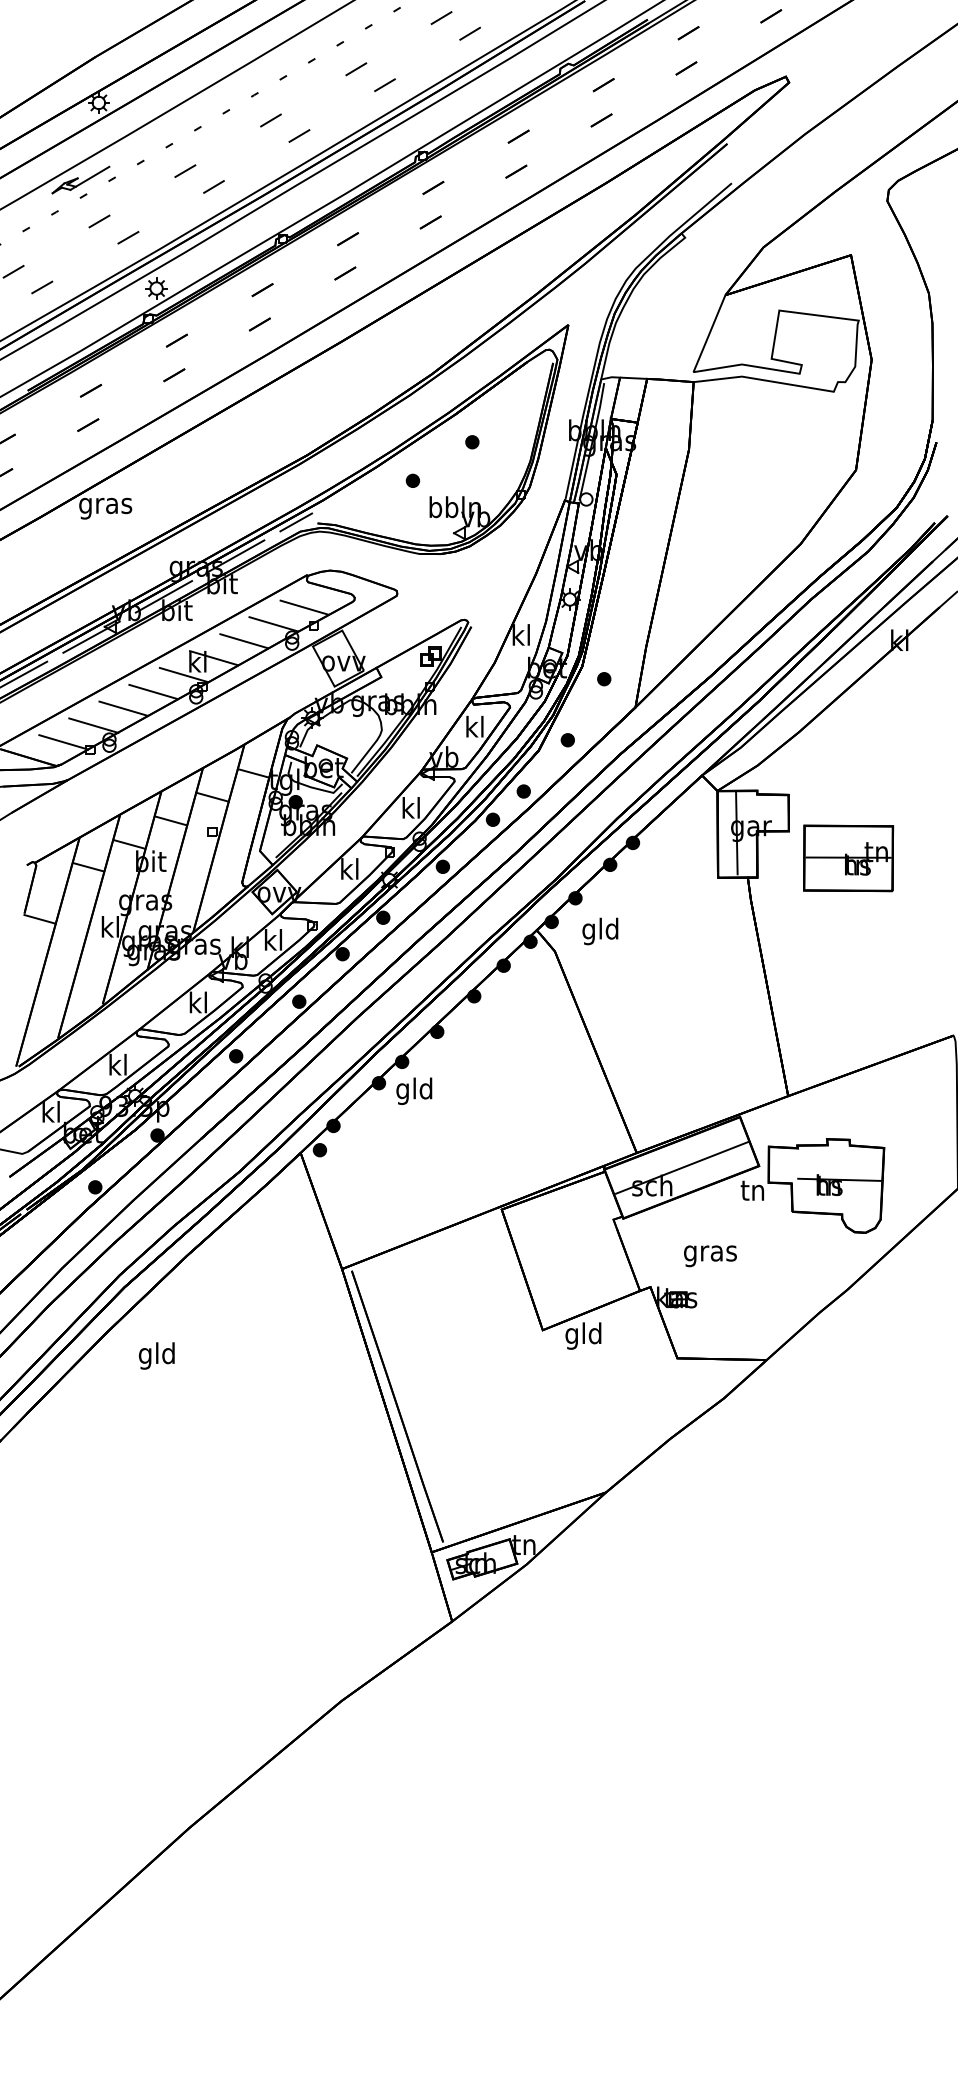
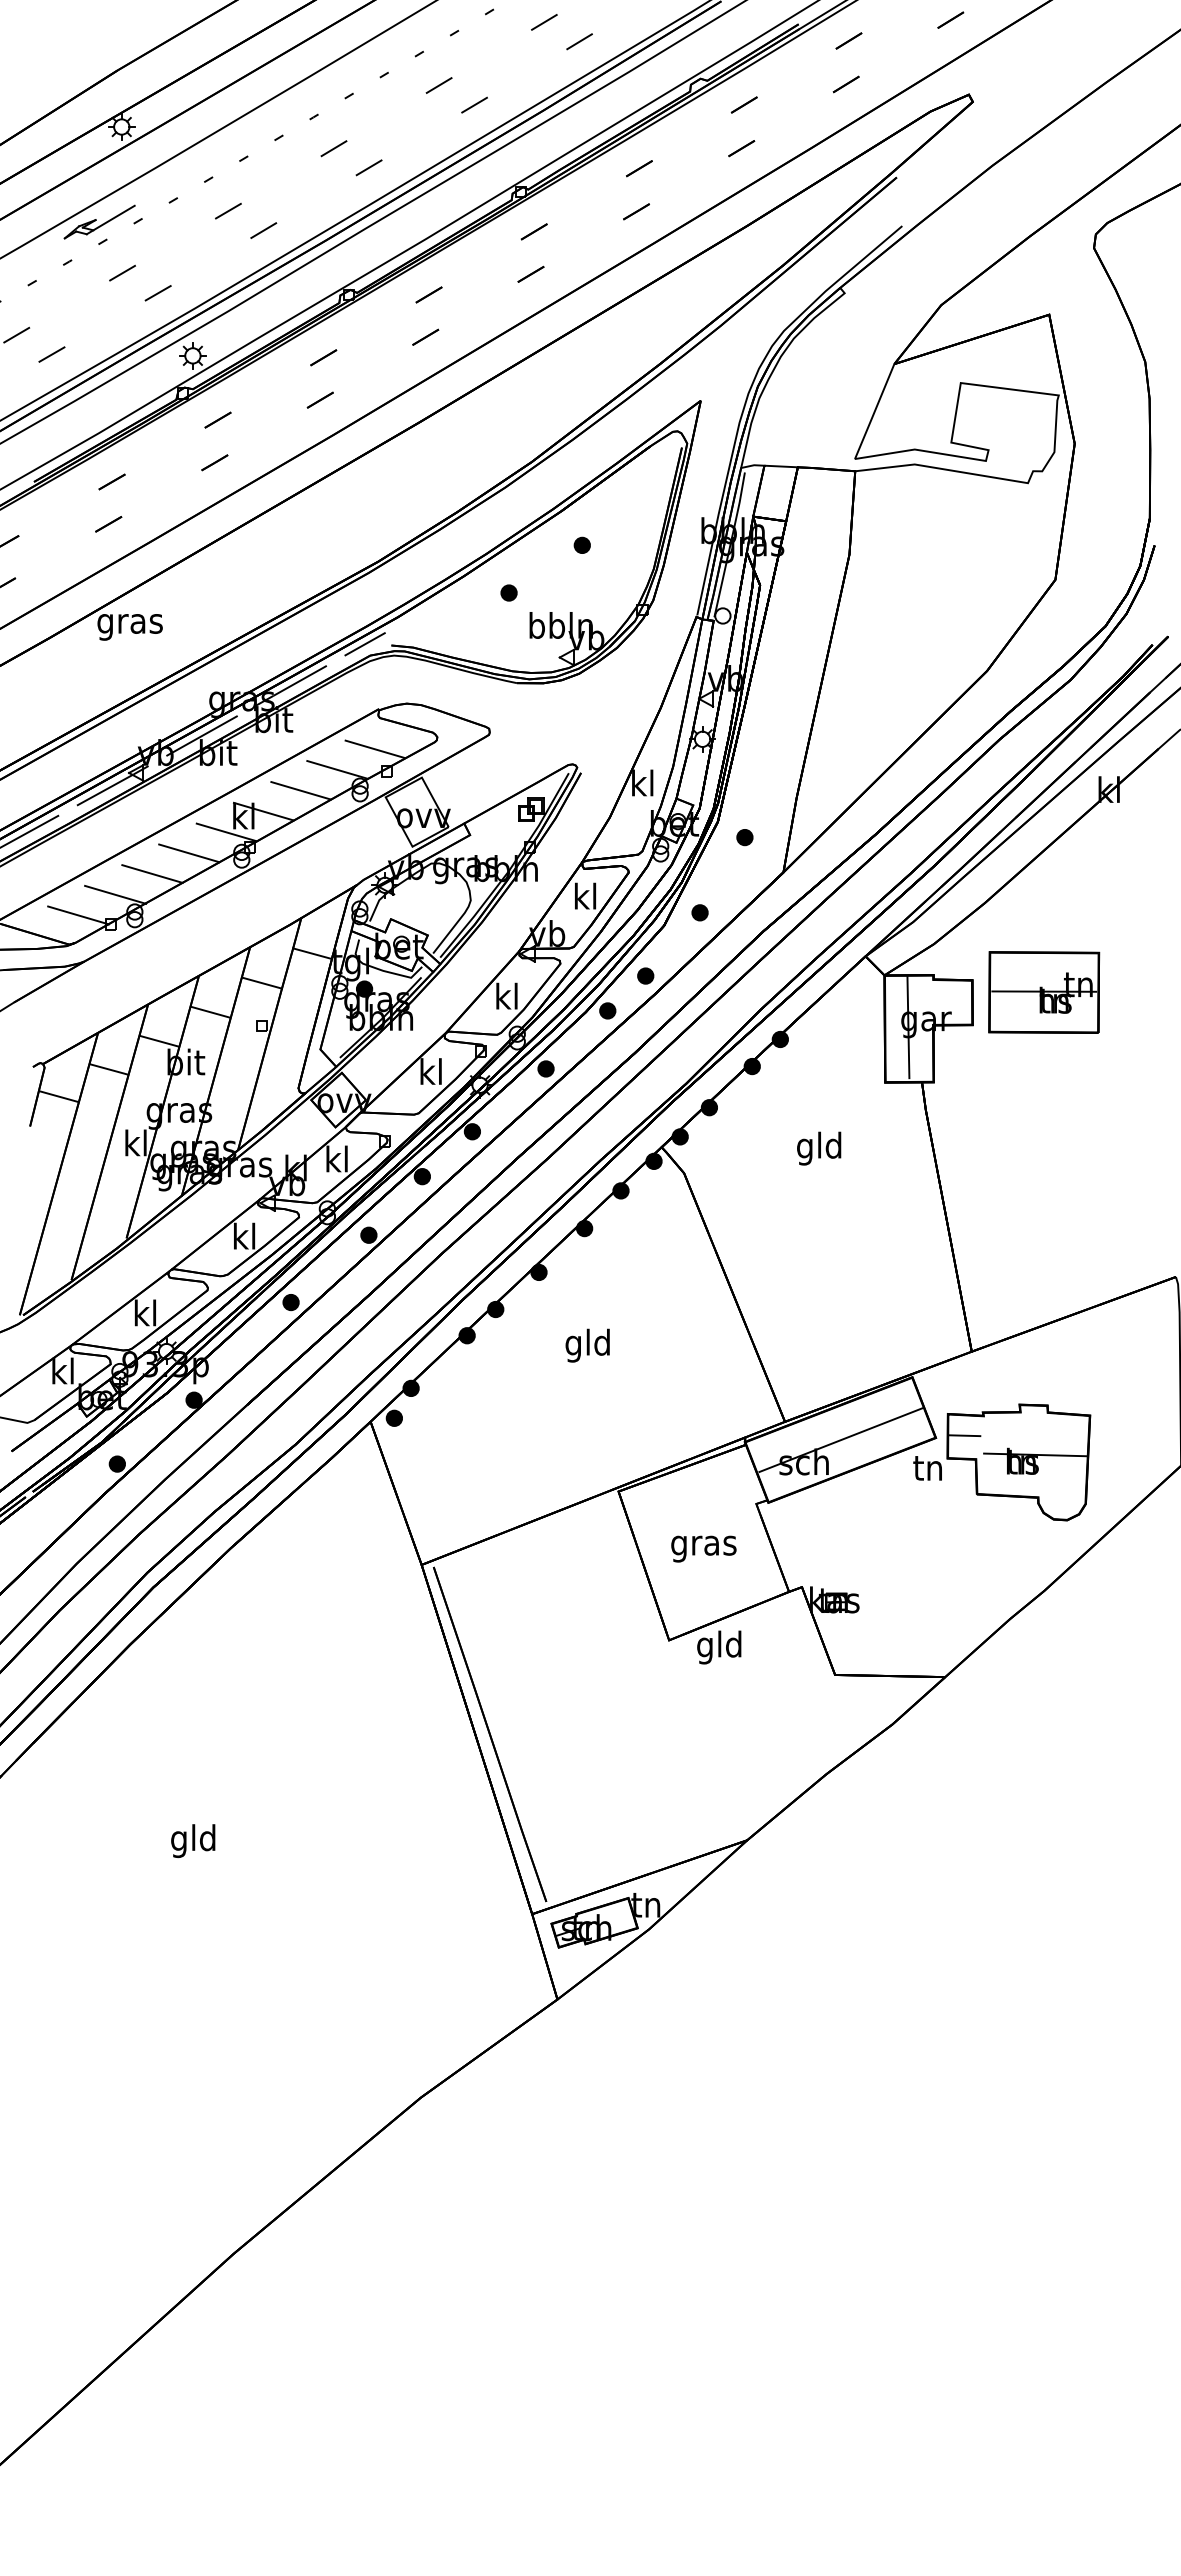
part: (848, 858) -> (1044, 992), moved
line: (40, 919) -> (59, 1096), moved
text: (600, 931) -> (819, 1148), moved
text: (414, 1091) -> (587, 1345), moved
line: (782, 1164) -> (964, 1435), added
text: (710, 1255) -> (703, 1548), moved
text: (157, 1355) -> (193, 1840), moved

